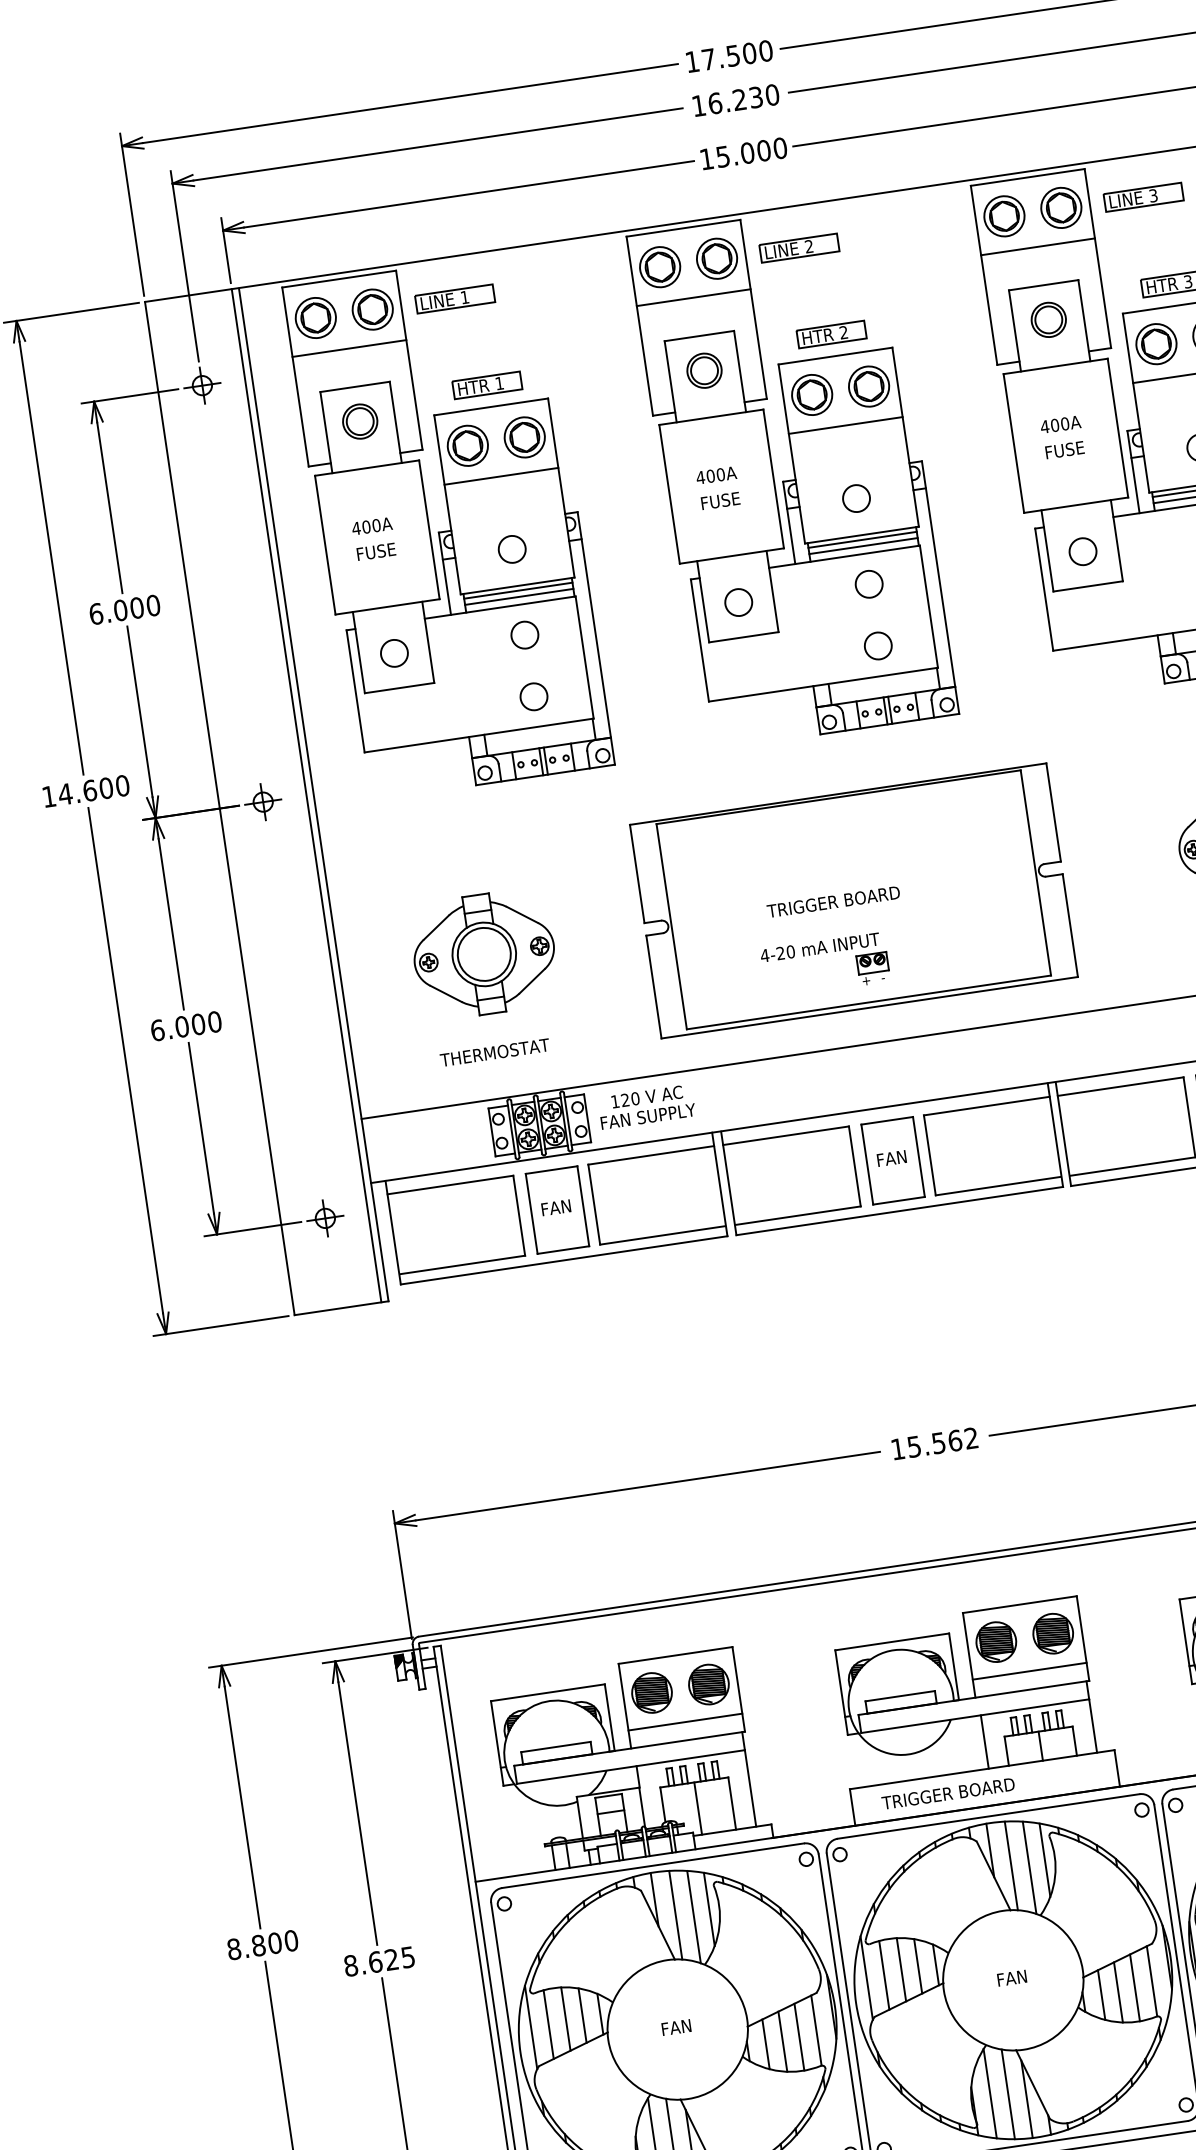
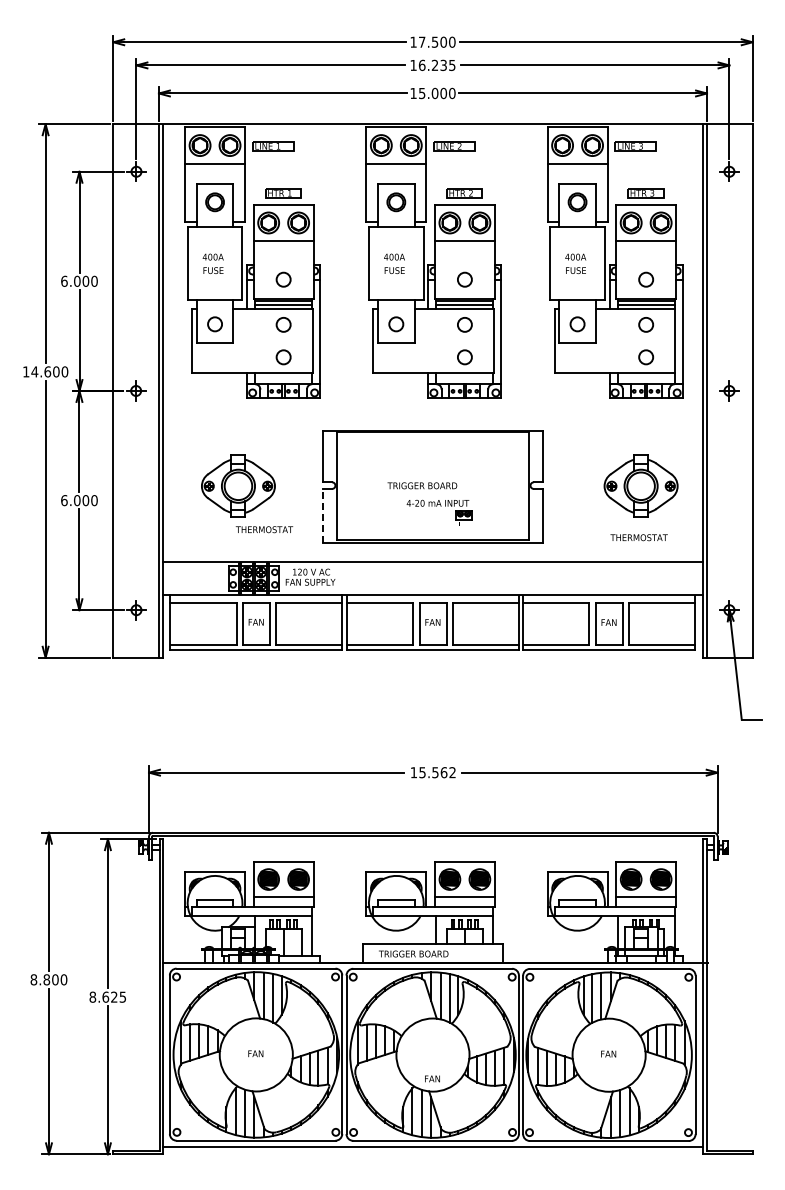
text: (772, 93) -> (452, 64), 16.230 -> 16.235
part: (825, 952) -> (440, 506), moved
line: (654, 986) -> (323, 515), solid -> dashed
text: (494, 1052) -> (264, 529), moved
text: (1011, 1977) -> (432, 1078), moved

